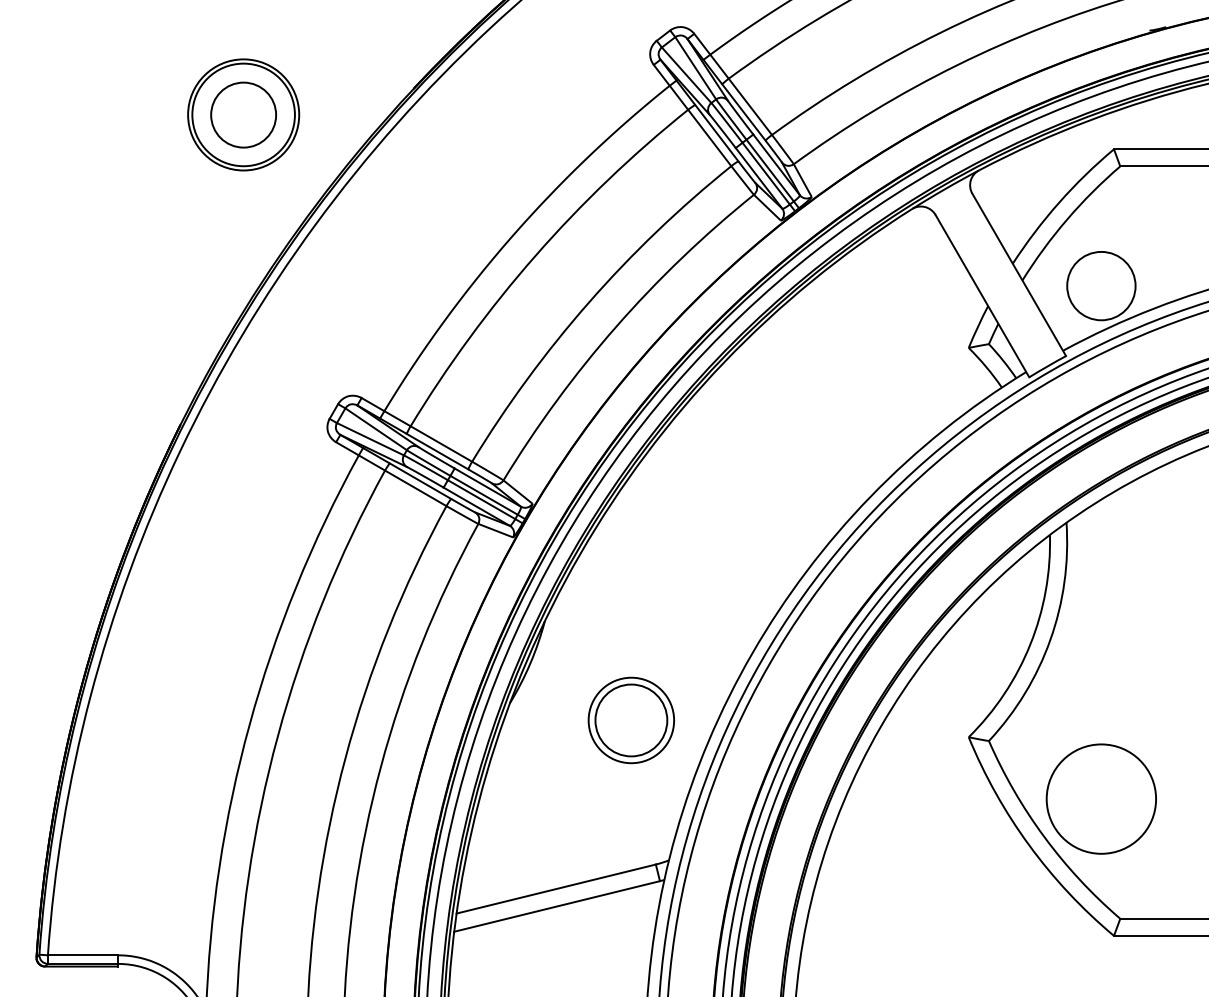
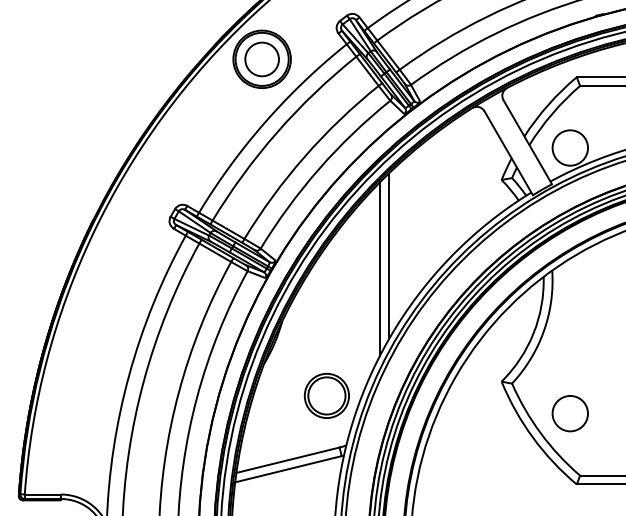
part: (242, 113) -> (261, 58), moved
line: (750, 495) -> (388, 256), added
line: (734, 518) -> (380, 268), added
part: (630, 719) -> (326, 395), moved
circle: (1101, 798) -> (570, 413), size x0.62

